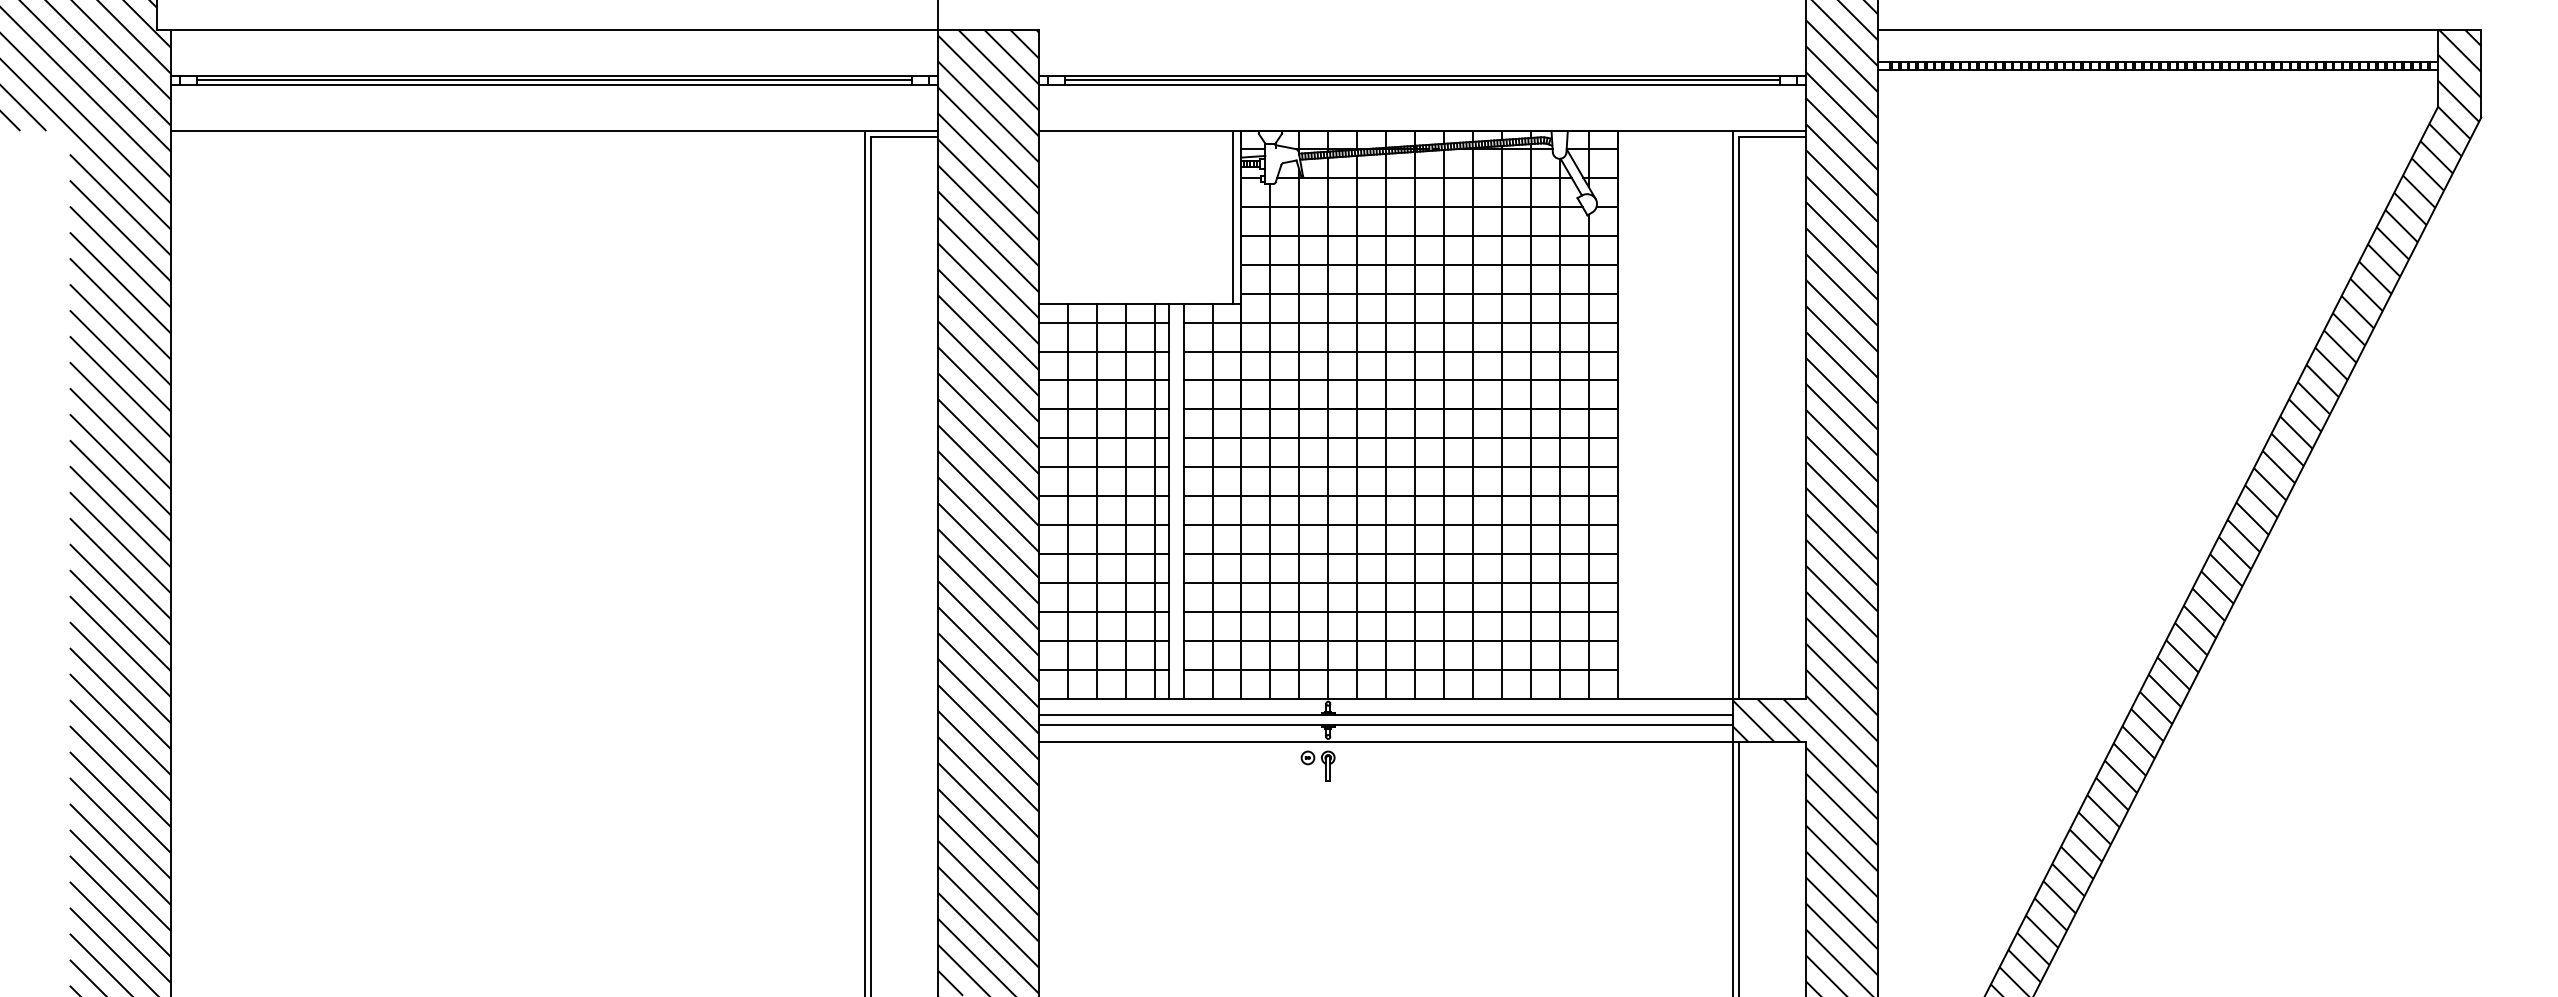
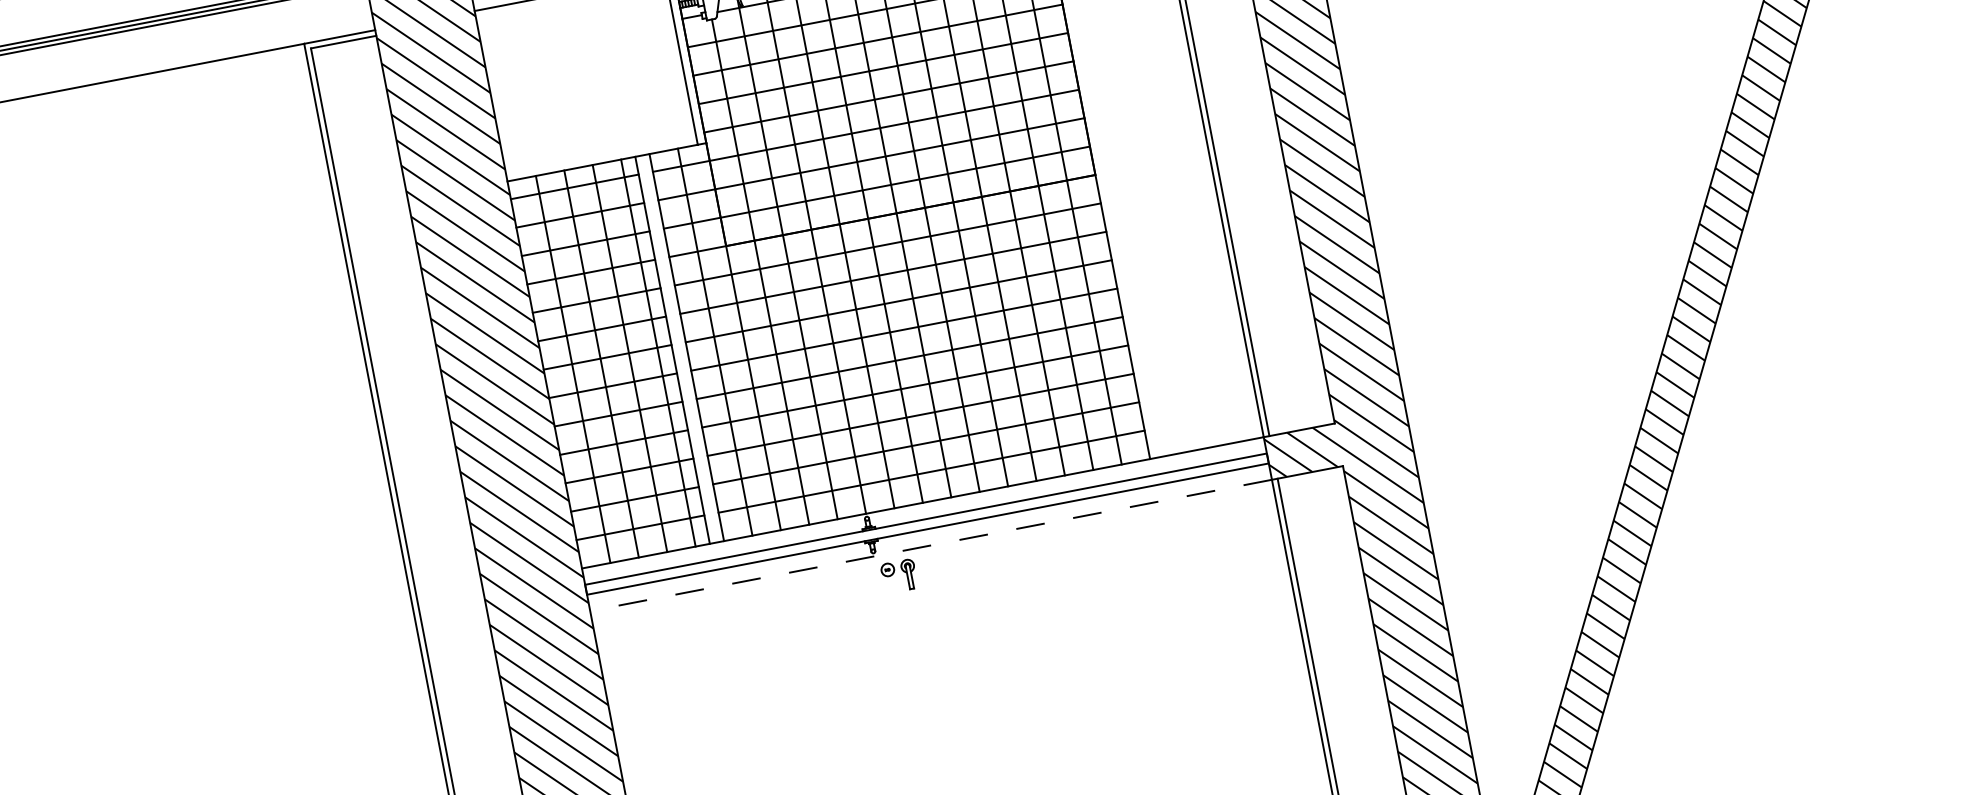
line: (1385, 742) -> (930, 546), solid -> dashed
part: (1317, 765) -> (898, 575), moved

